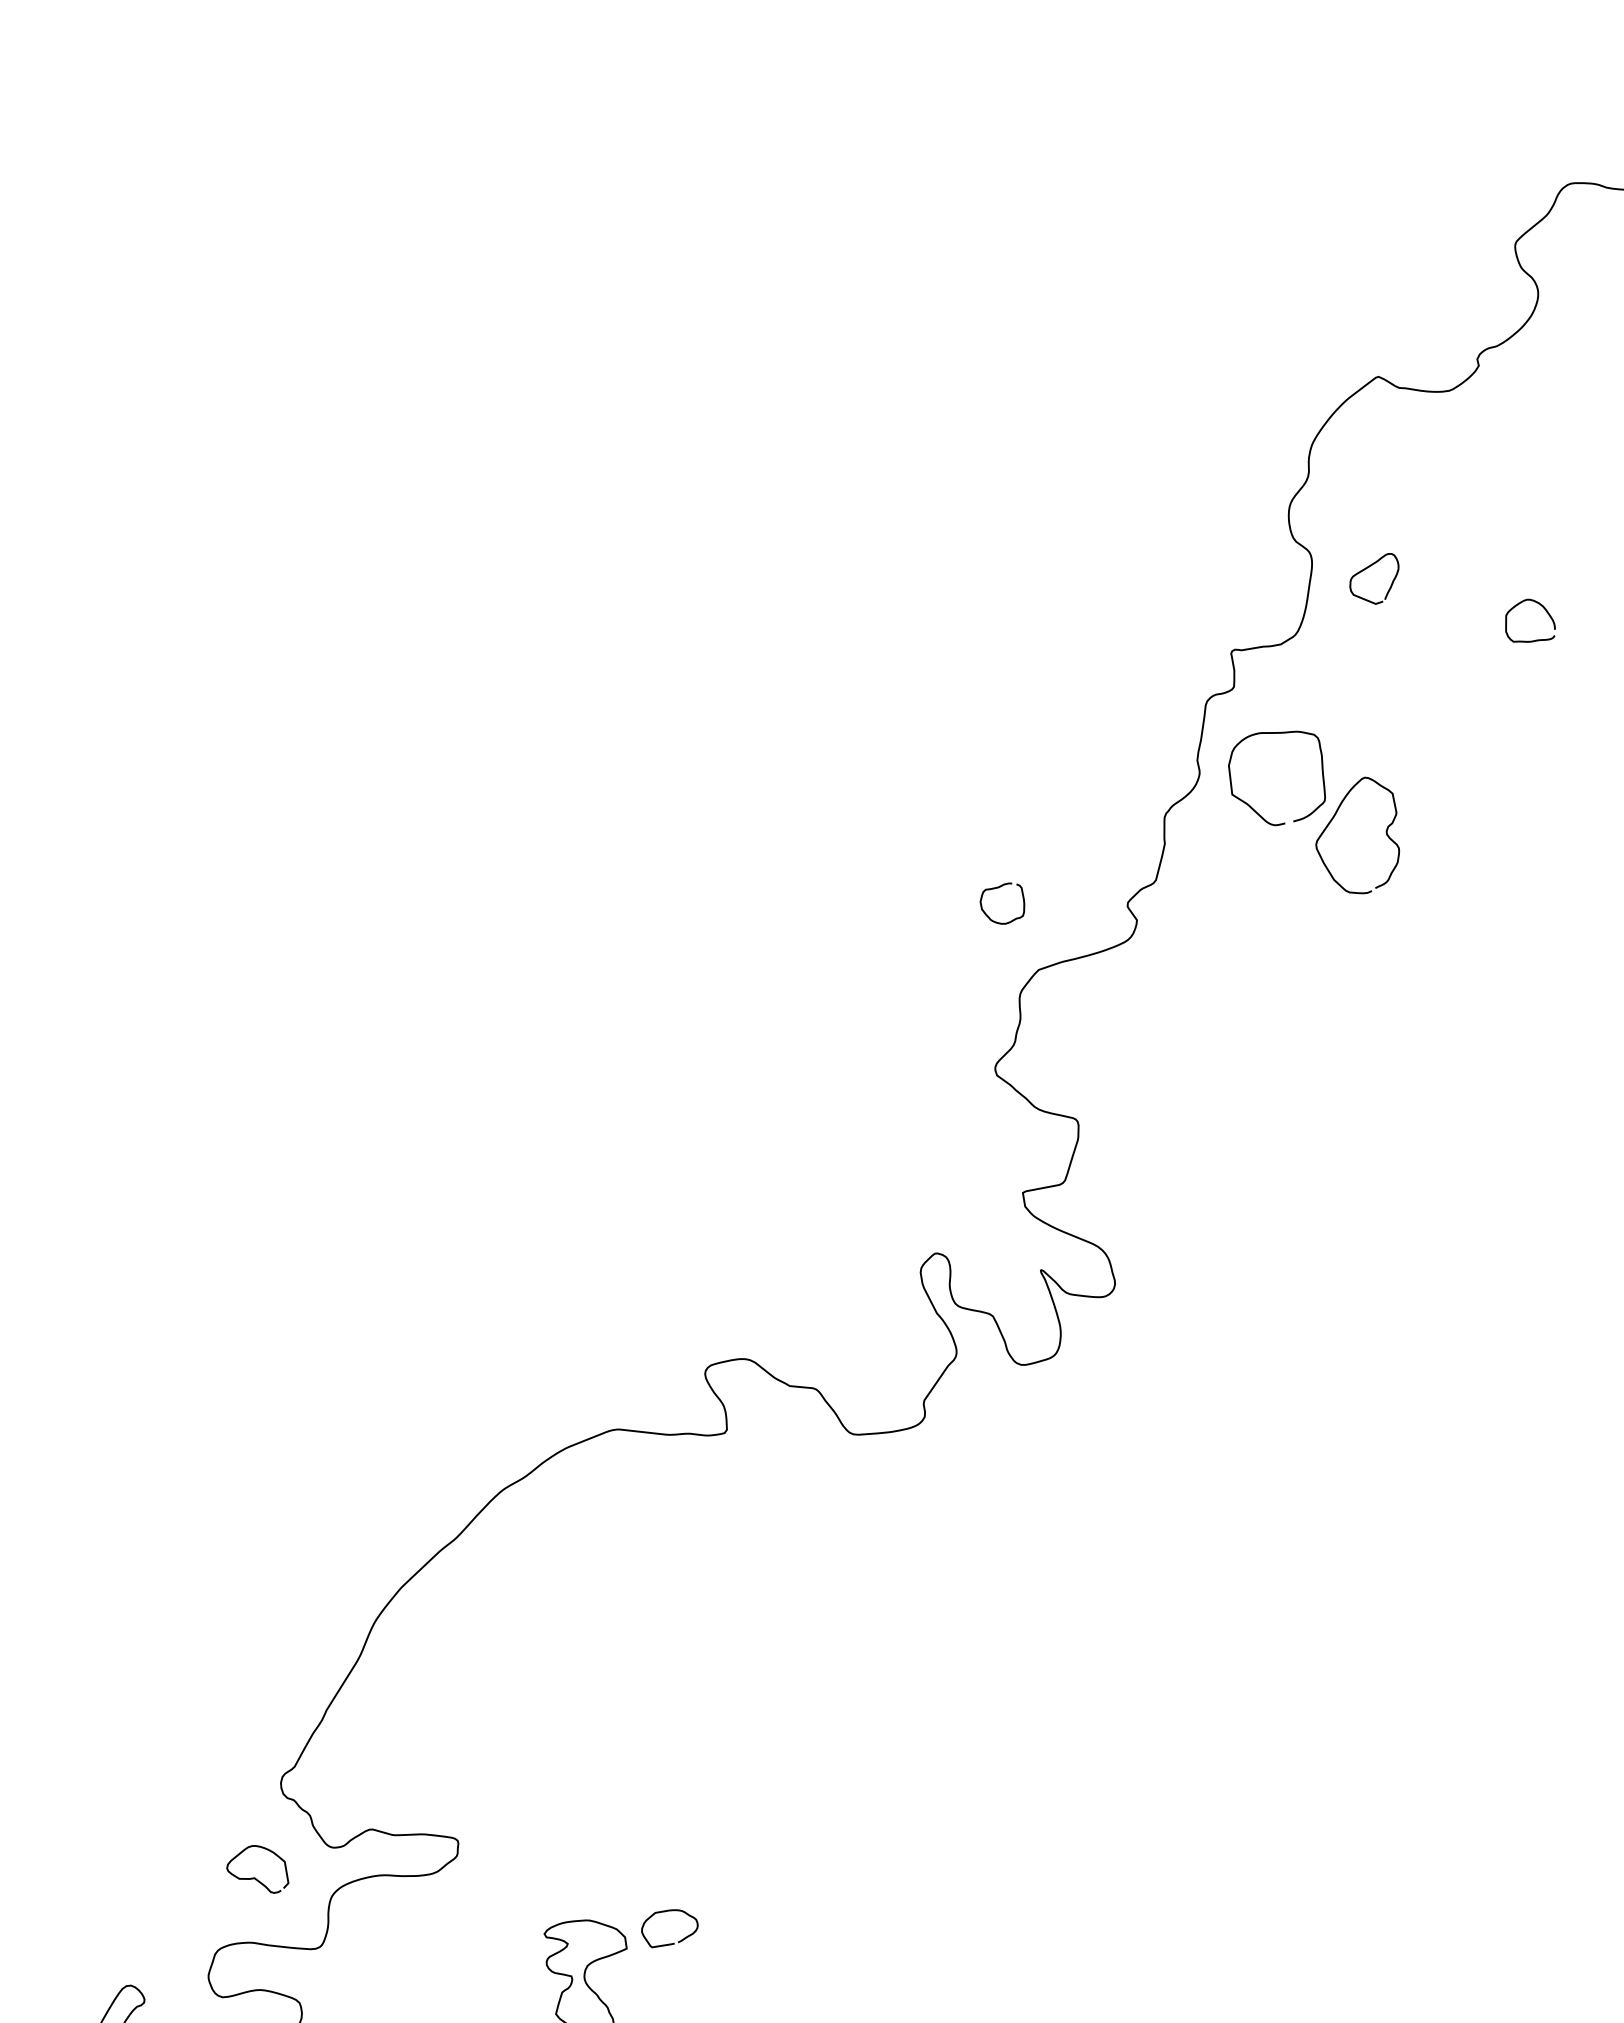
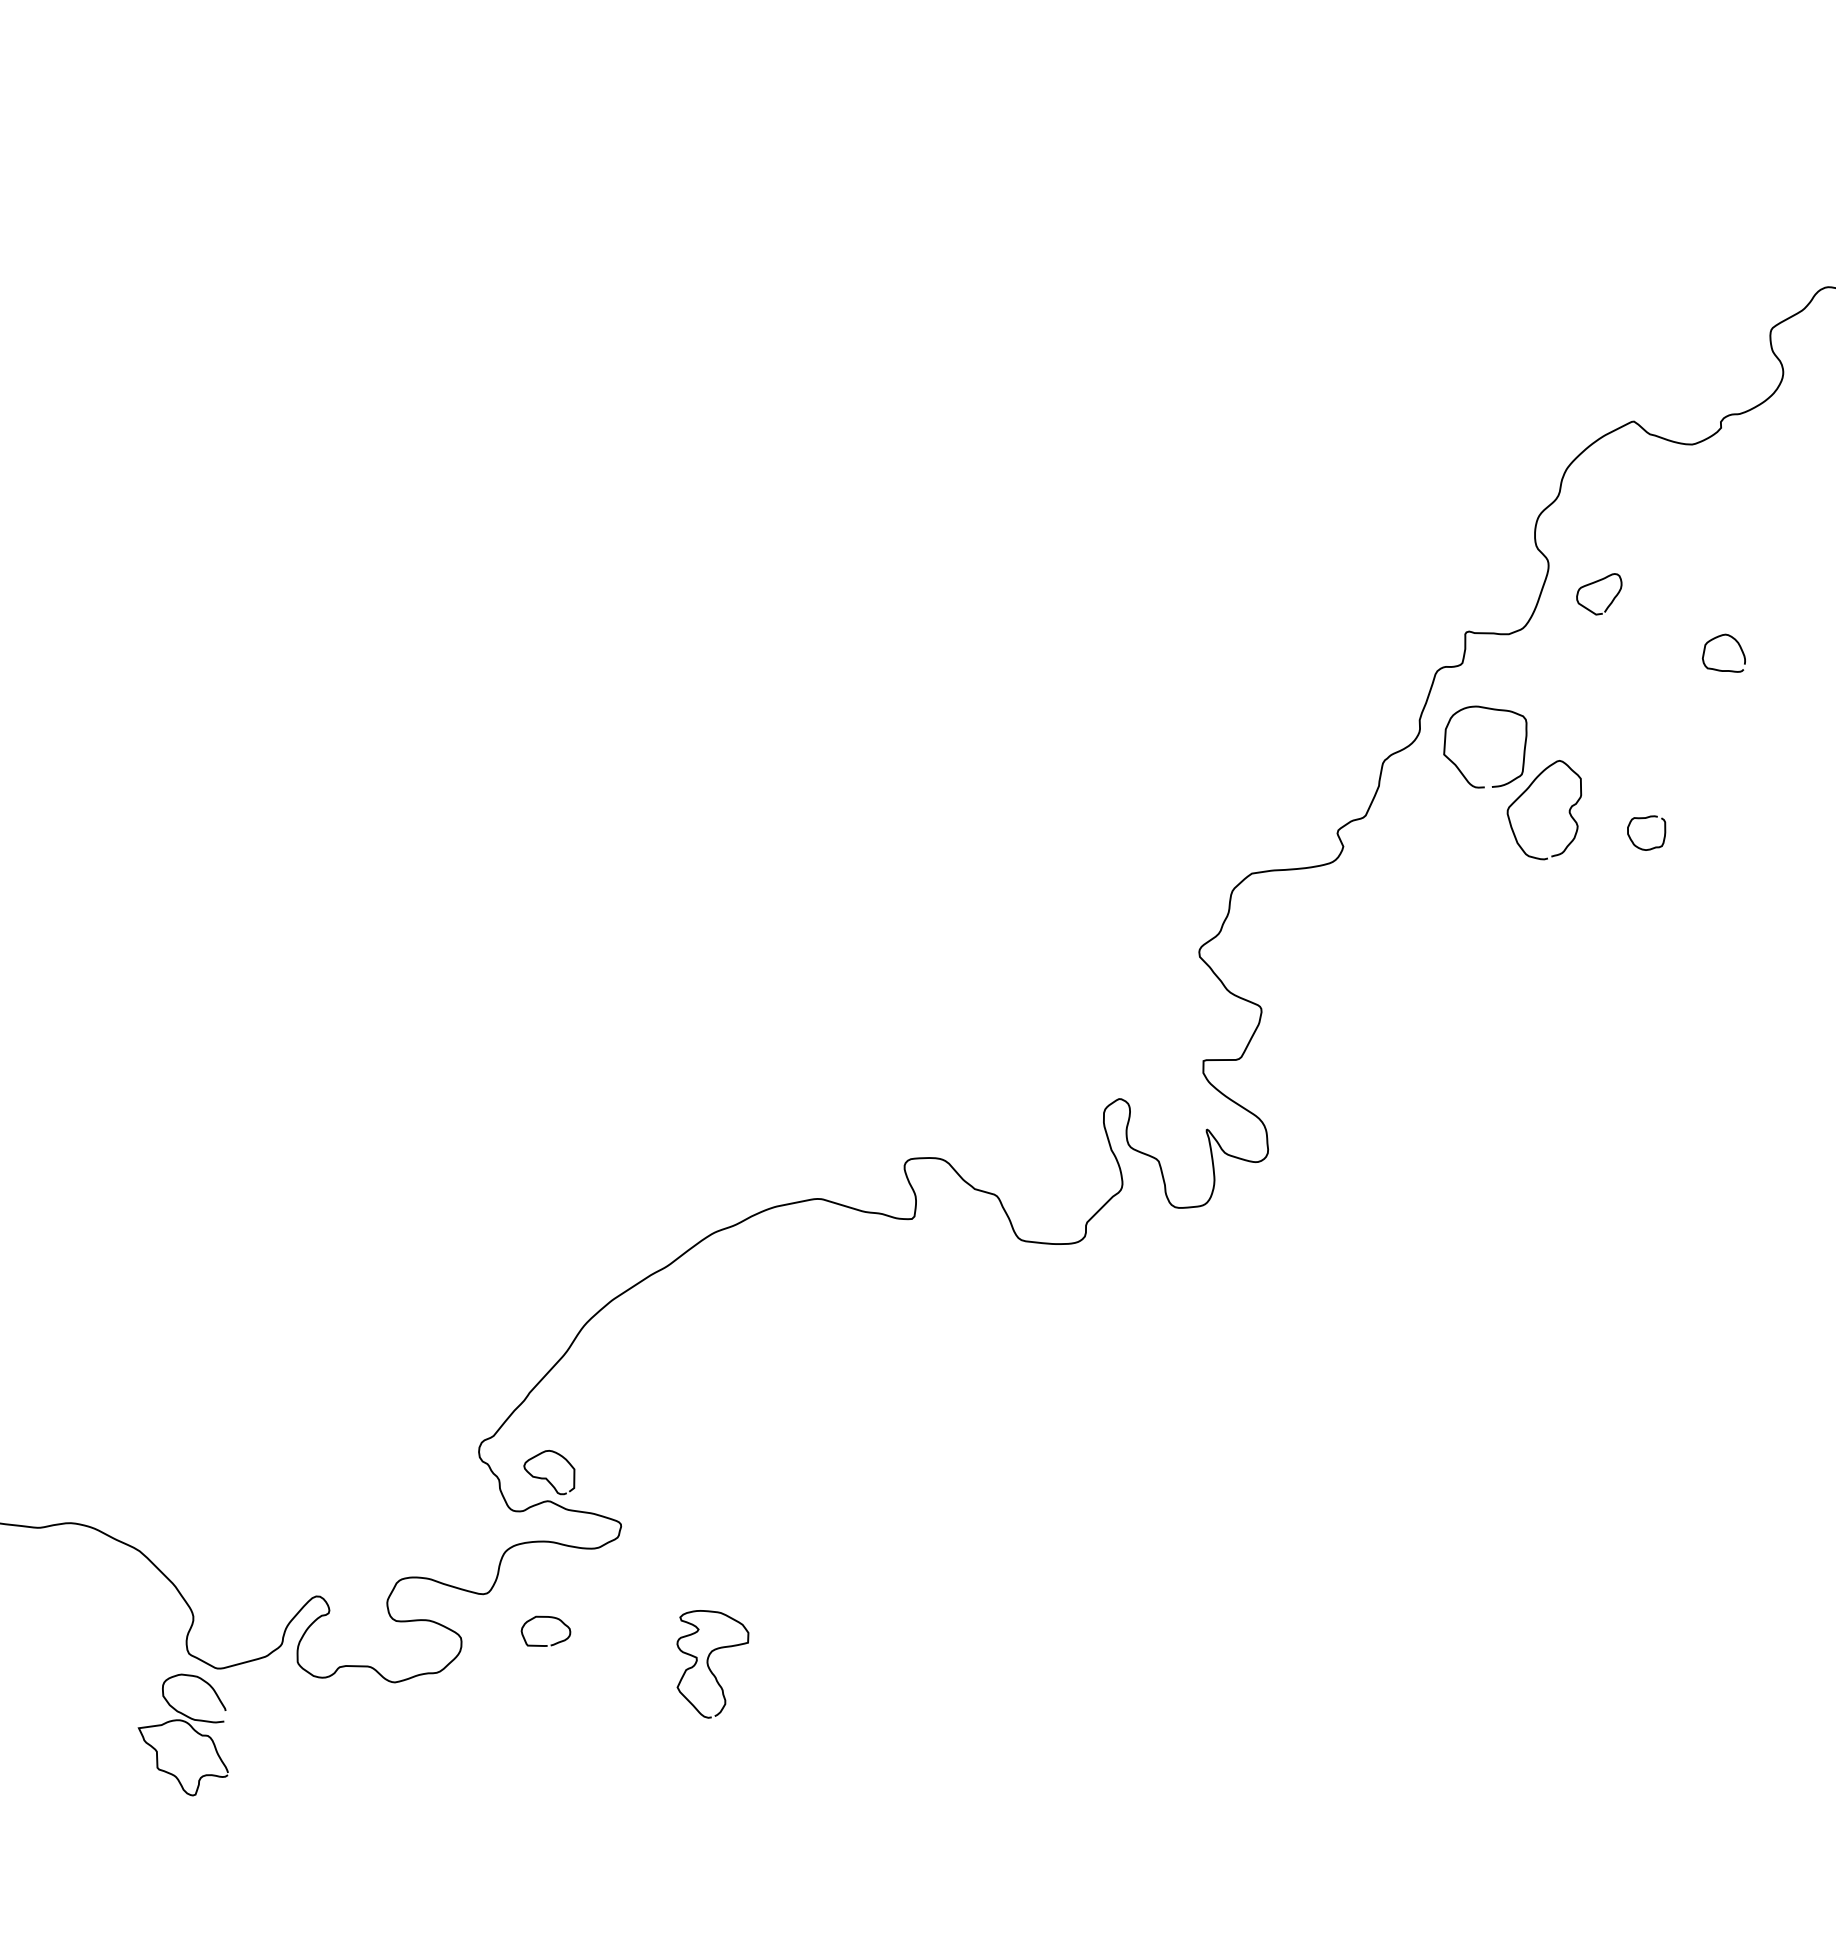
curve: (994, 889) -> (1641, 819), moved
curve: (254, 1876) -> (546, 1477), moved
curve: (666, 1911) -> (545, 1617), moved

